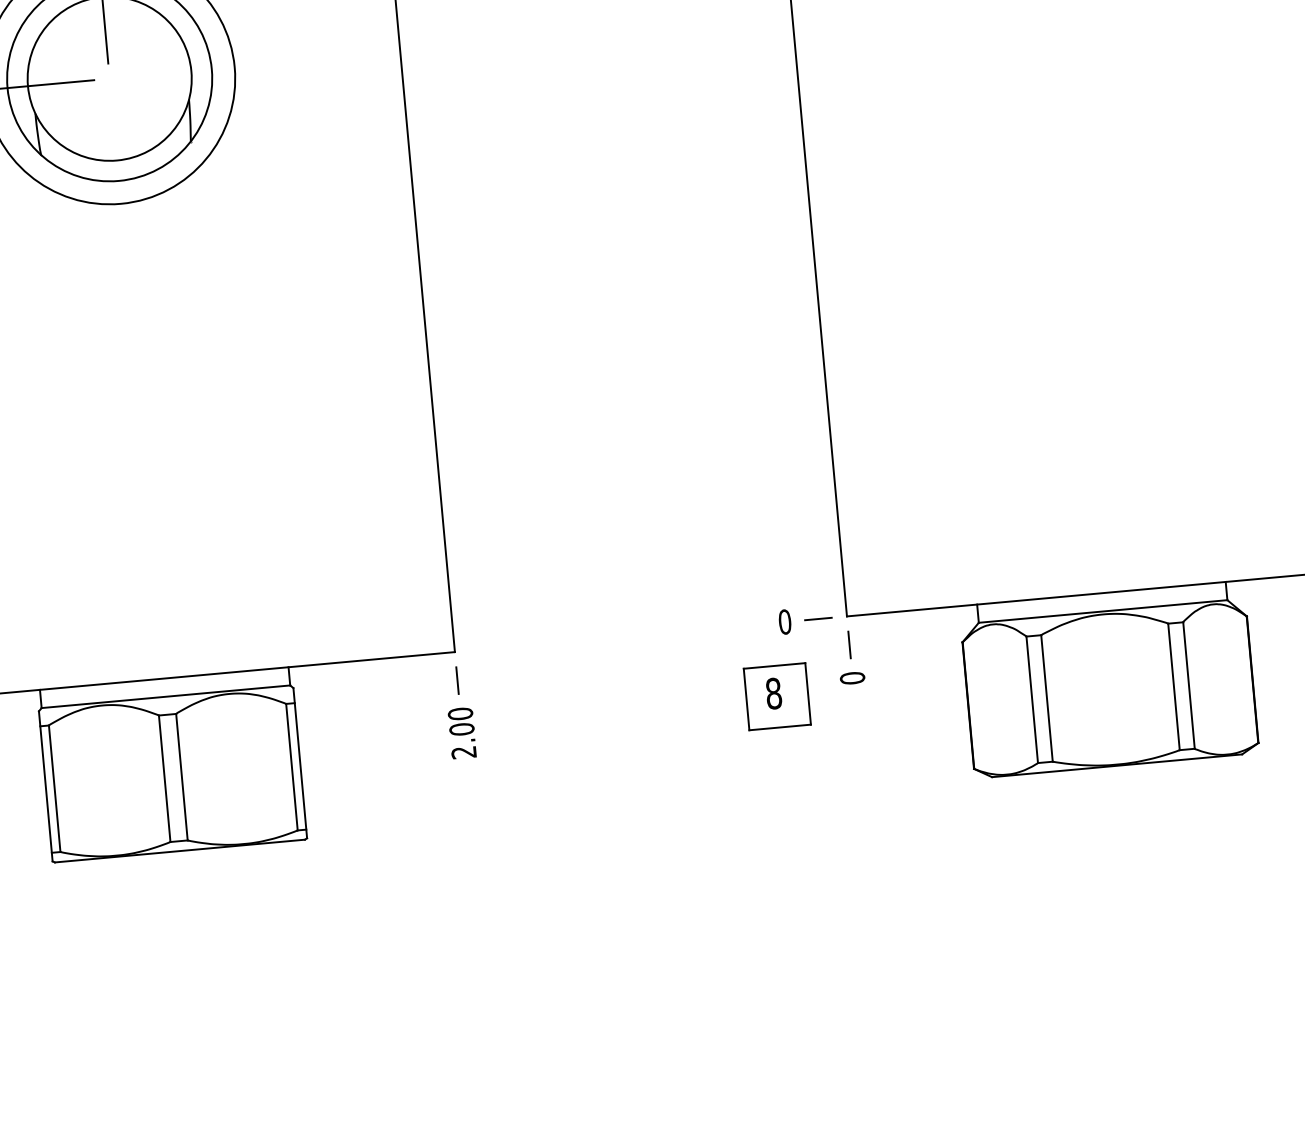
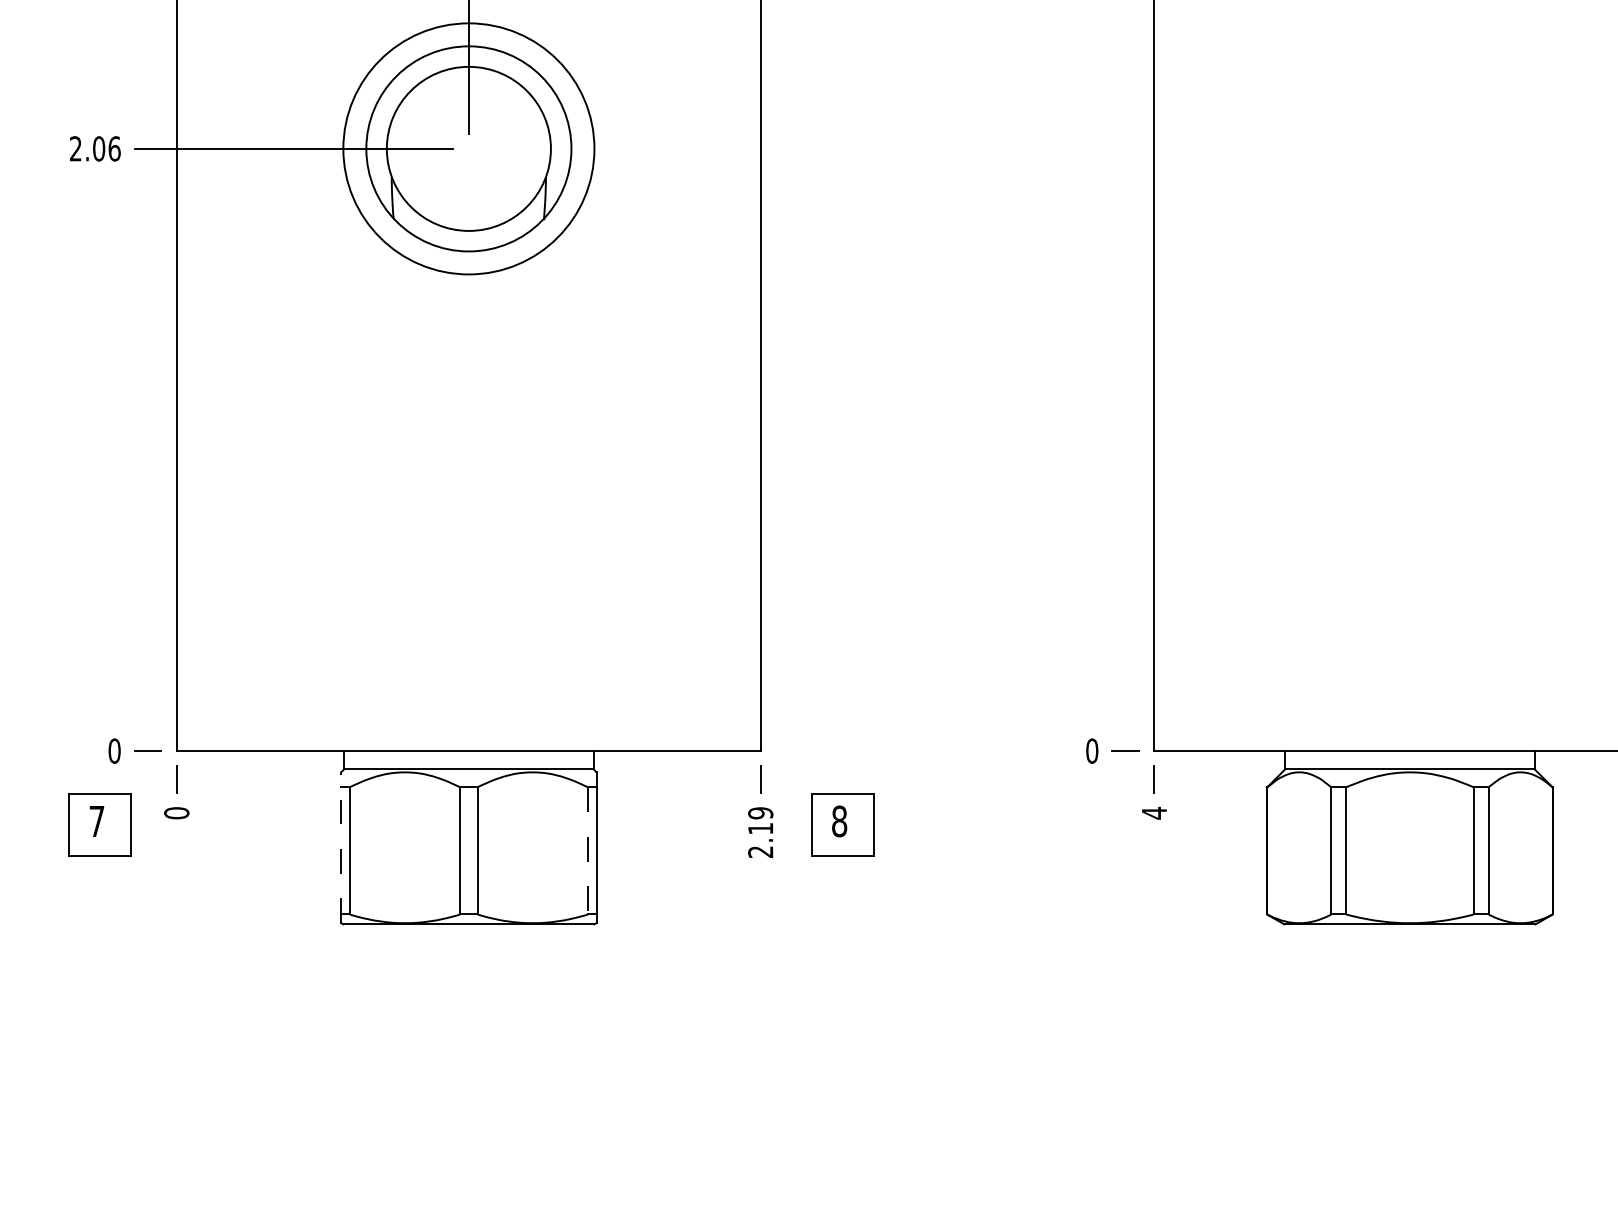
text: (852, 677) -> (1154, 812), 0 -> 4
part: (777, 696) -> (842, 824), moved
text: (460, 721) -> (760, 820), 2.00 -> 2.19
line: (292, 766) -> (588, 850), solid -> dashed
line: (46, 786) -> (341, 847), solid -> dashed

